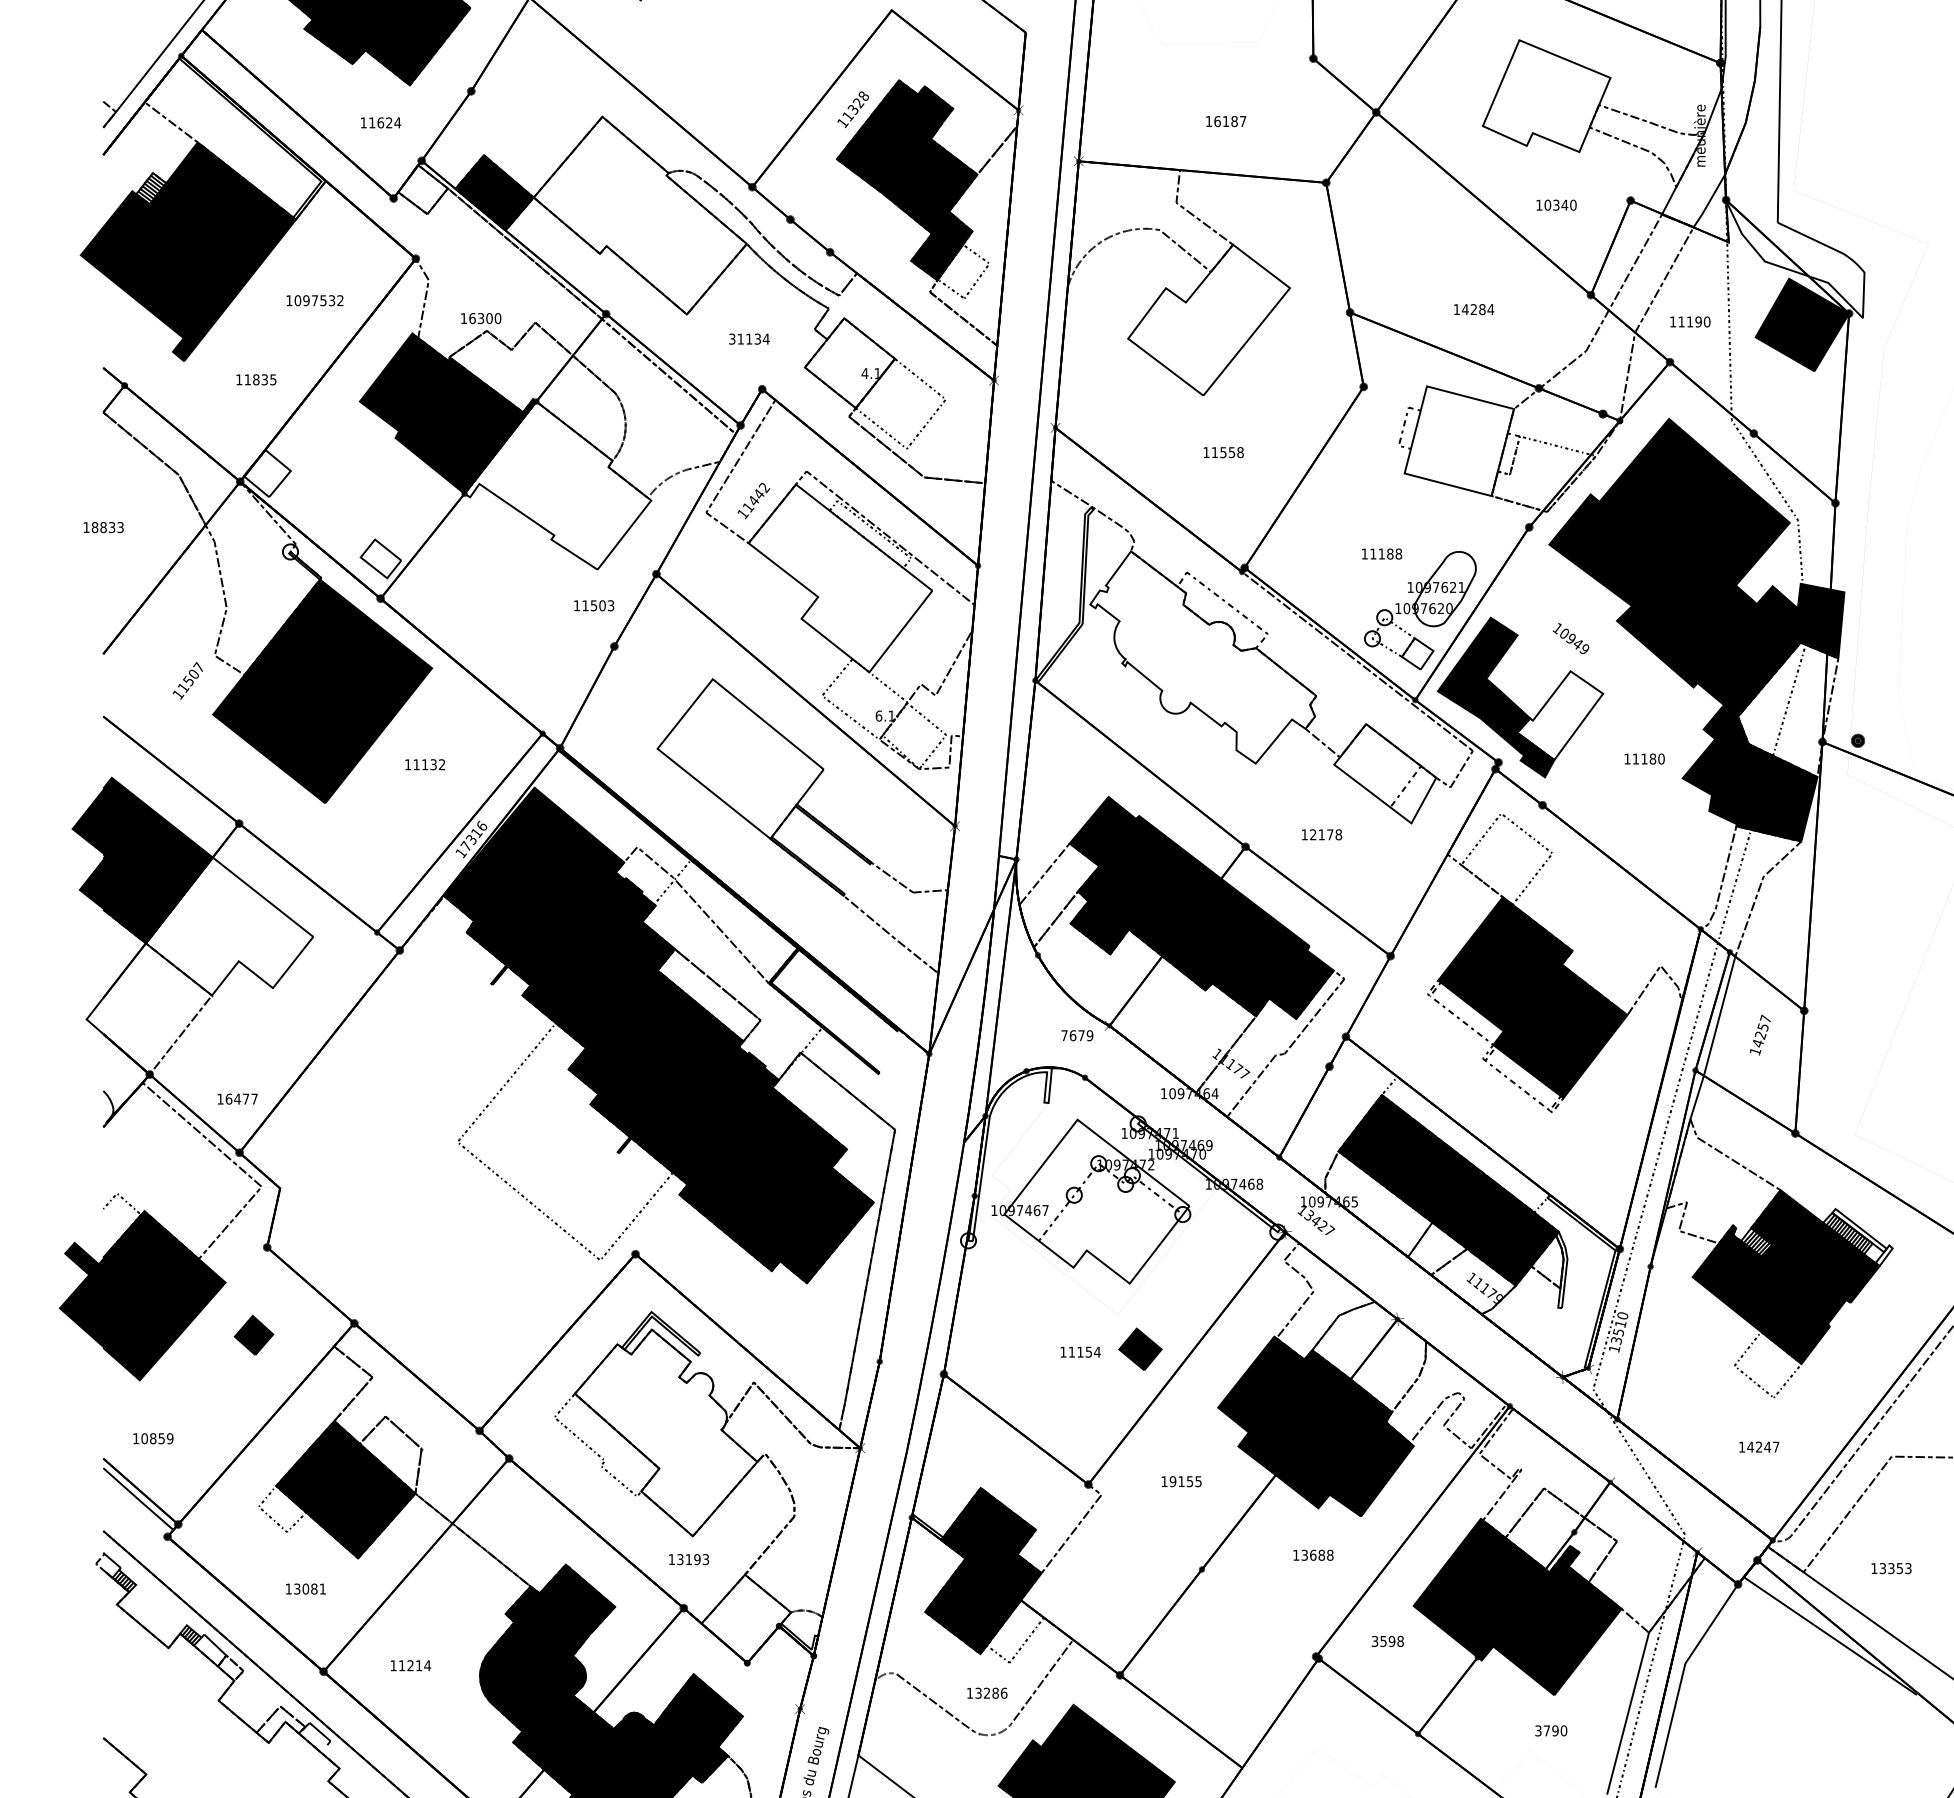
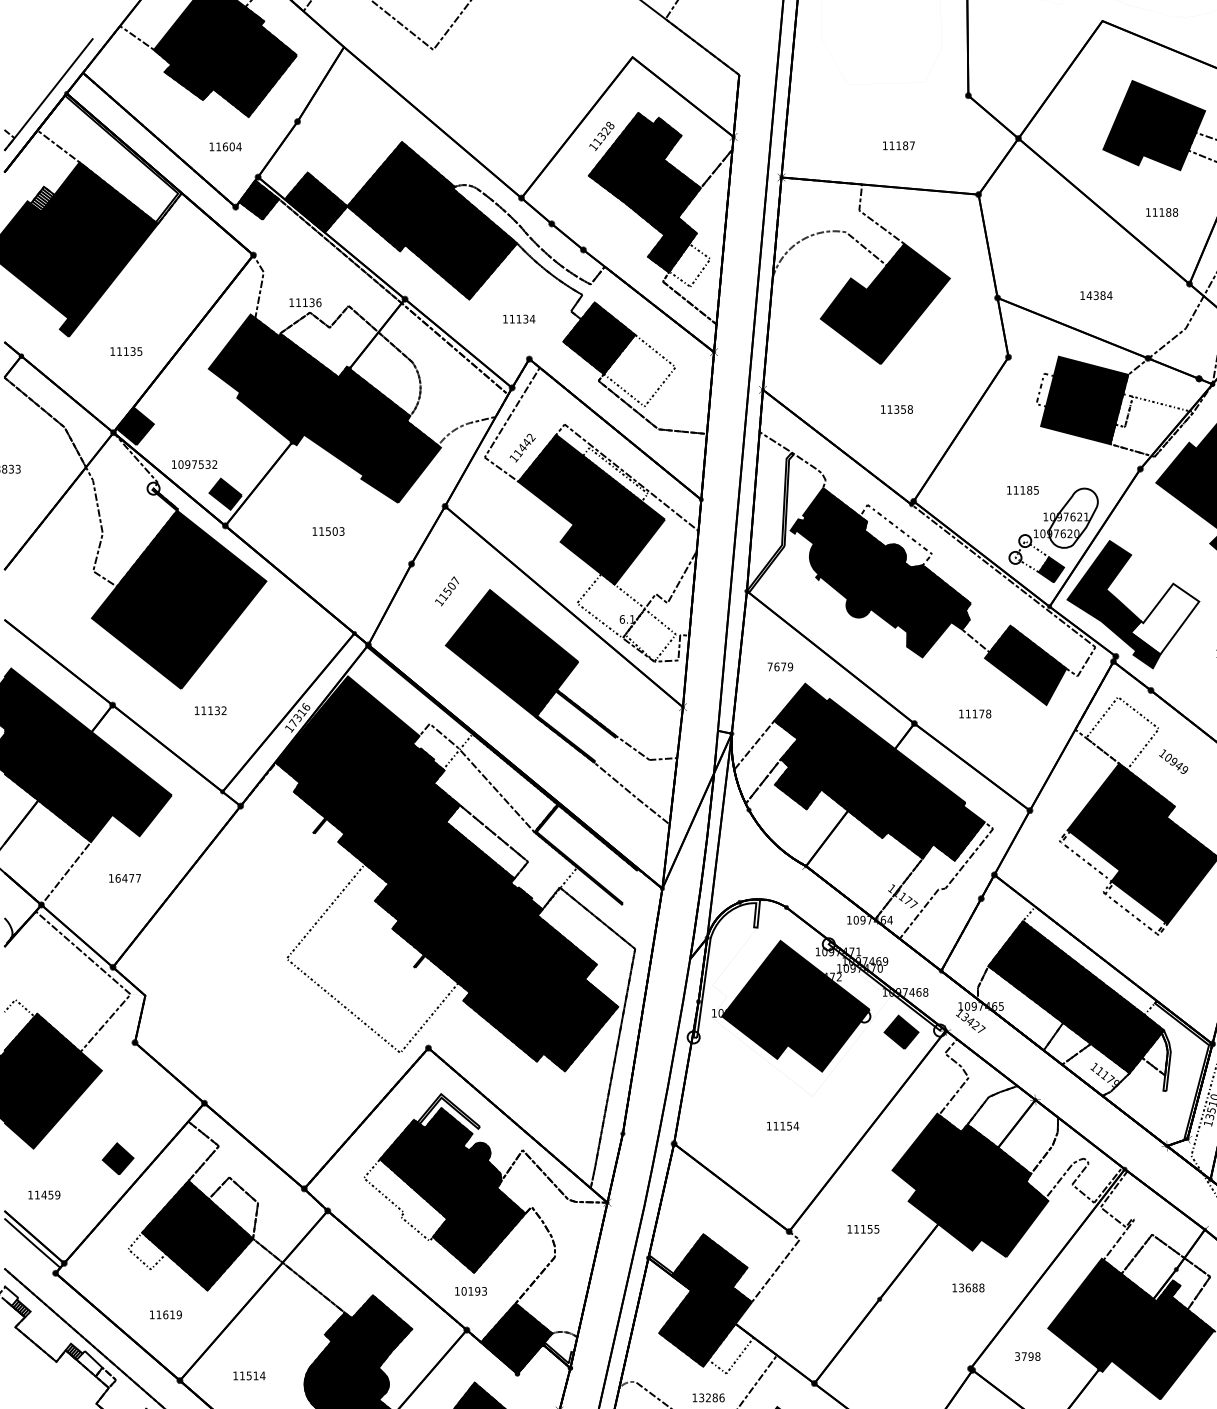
fill: (1546, 96) -> (1154, 125), added
text: (1217, 121) -> (892, 145), 16187 -> 11187
text: (389, 122) -> (232, 146), 11624 -> 11604
fill: (422, 189) -> (258, 199), added
text: (1560, 204) -> (1165, 211), 10340 -> 11188
fill: (639, 215) -> (431, 220), added
text: (314, 300) -> (194, 464), moved
text: (1473, 309) -> (1095, 295), 14284 -> 14384
text: (485, 318) -> (308, 302), 16300 -> 11136
fill: (1209, 319) -> (885, 303), added
text: (732, 338) -> (505, 318), 31134 -> 11134
fill: (849, 363) -> (598, 338), added
text: (256, 379) -> (126, 351), 11835 -> 11135
fill: (1459, 441) -> (1084, 400), added
text: (1223, 452) -> (896, 409), 11558 -> 11358
fill: (266, 473) -> (134, 426), added
fill: (557, 485) -> (366, 435), added
text: (1398, 553) -> (1036, 489), 11188 -> 11185
fill: (380, 558) -> (225, 493), added
fill: (840, 578) -> (591, 509), added
text: (594, 605) -> (328, 531), moved
text: (1570, 638) -> (1173, 761), moved
fill: (1417, 653) -> (1051, 569), added
fill: (1203, 657) -> (880, 572), added
text: (187, 680) -> (446, 591), moved
fill: (740, 758) -> (512, 653), added
text: (425, 764) -> (210, 710), moved
fill: (1385, 773) -> (1025, 665), added
text: (1313, 834) -> (968, 713), 12178 -> 11178
fill: (229, 926) -> (104, 787), added
text: (1077, 1035) -> (780, 666), moved
text: (237, 1098) -> (124, 877), moved
fill: (1096, 1201) -> (795, 1006), added
part: (253, 1334) -> (117, 1158), moved
part: (1140, 1348) -> (901, 1031), moved
fill: (665, 1432) -> (452, 1190), added
text: (148, 1438) -> (40, 1194), 10859 -> 11459
text: (1172, 1481) -> (856, 1229), 19155 -> 11155
text: (680, 1559) -> (464, 1291), 13193 -> 10193
text: (310, 1588) -> (169, 1314), 13081 -> 11619
fill: (746, 1618) -> (516, 1338), added
text: (1383, 1641) -> (1024, 1356), 3598 -> 3798
text: (410, 1665) -> (249, 1375), 11214 -> 11514

